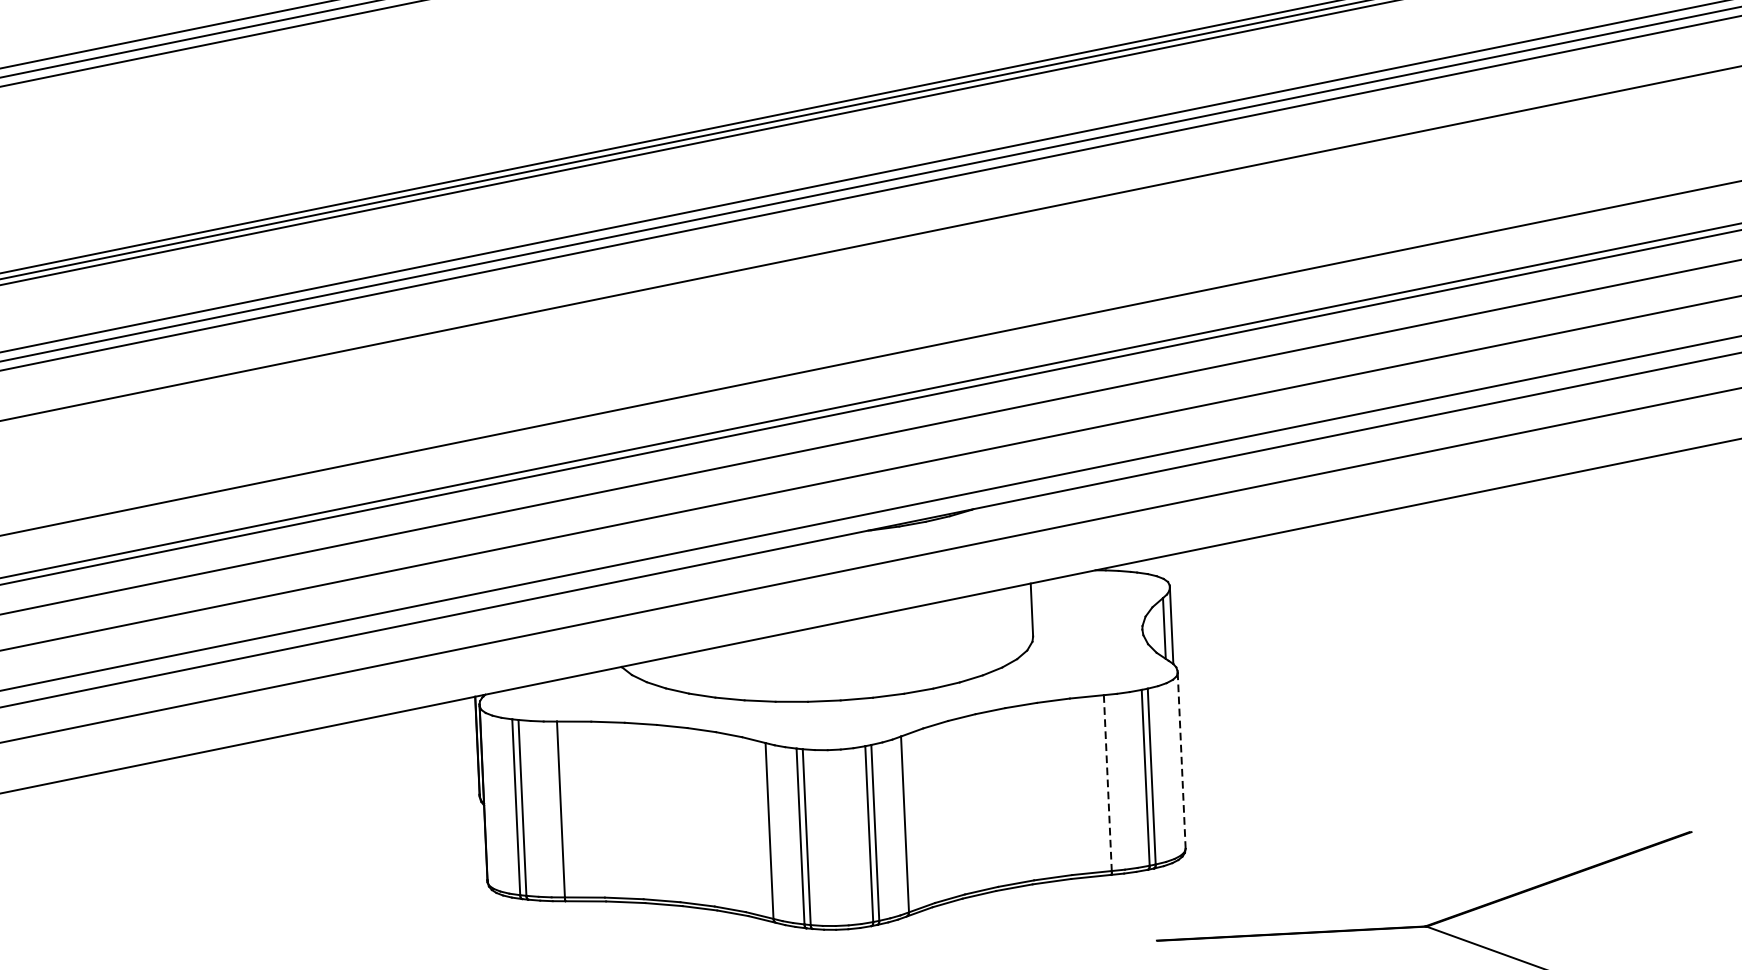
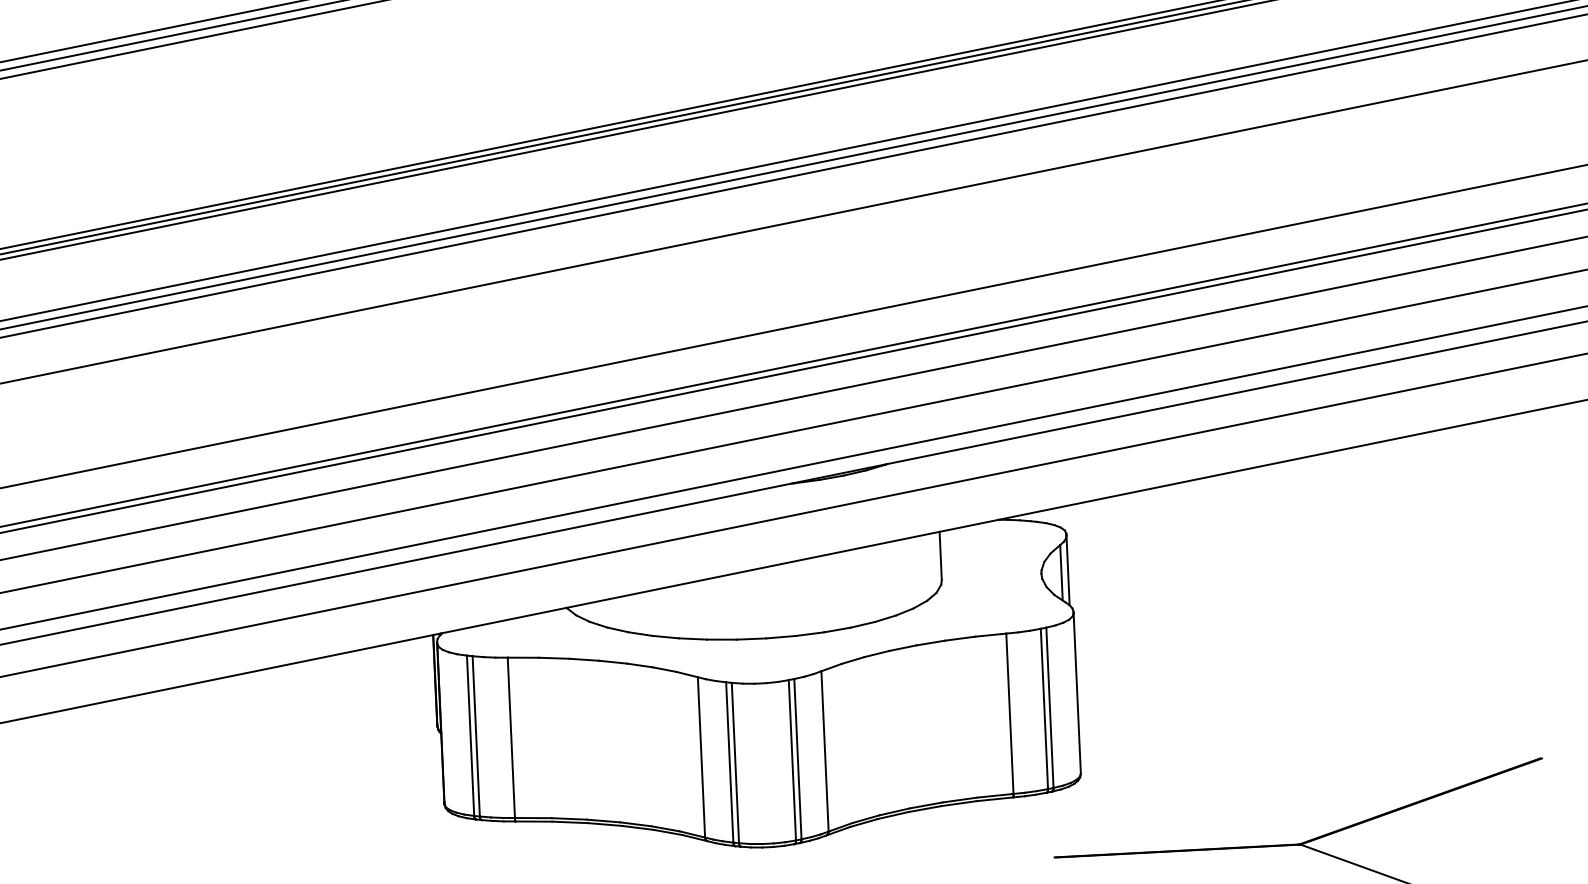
line: (1181, 760) -> (1077, 693), dashed -> solid
line: (1107, 783) -> (1009, 714), dashed -> solid

